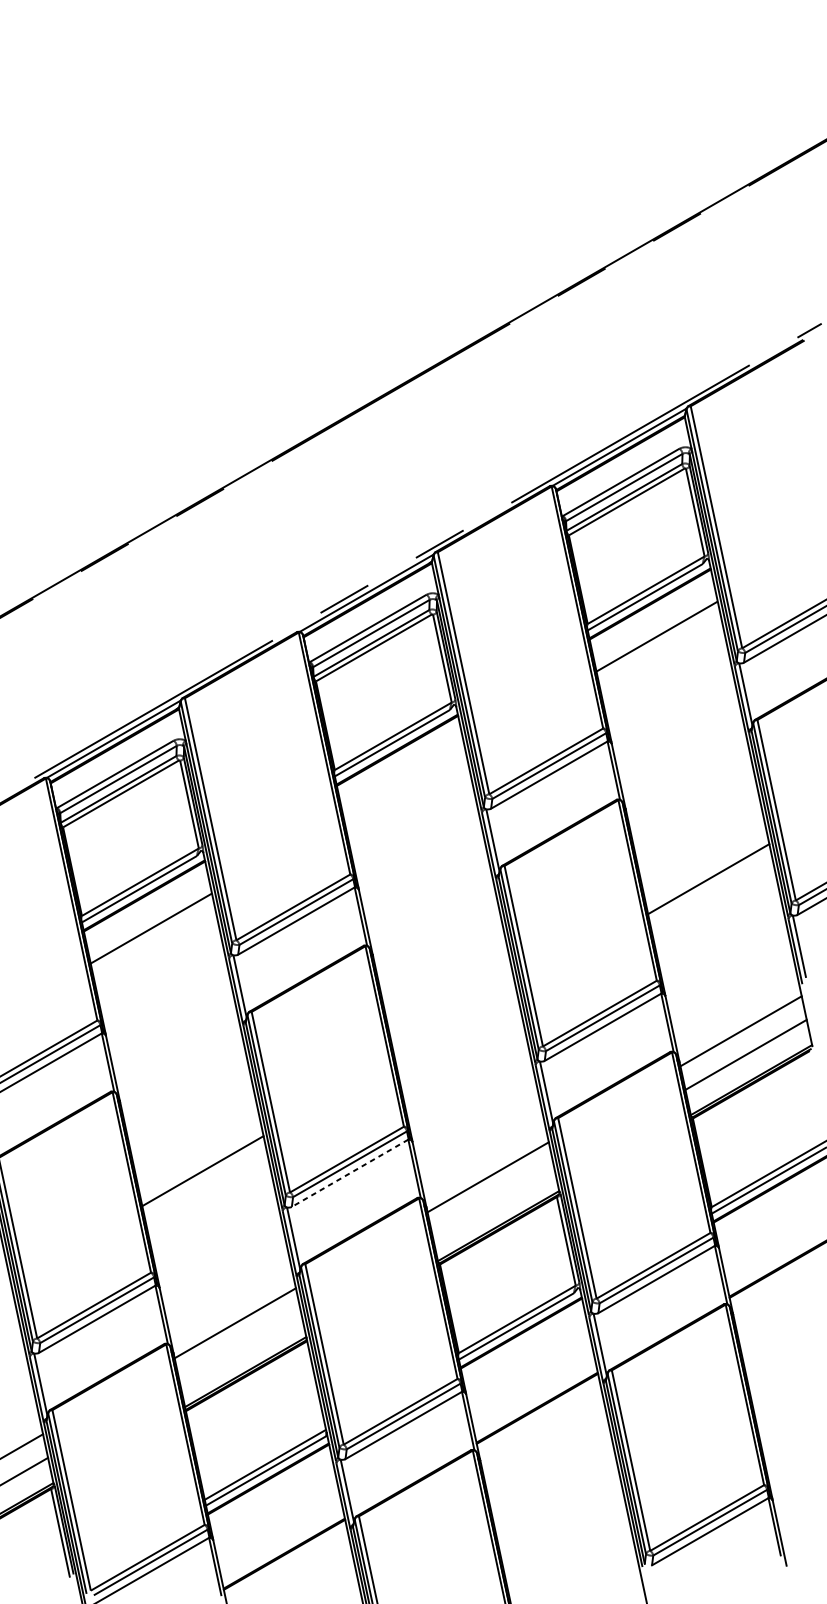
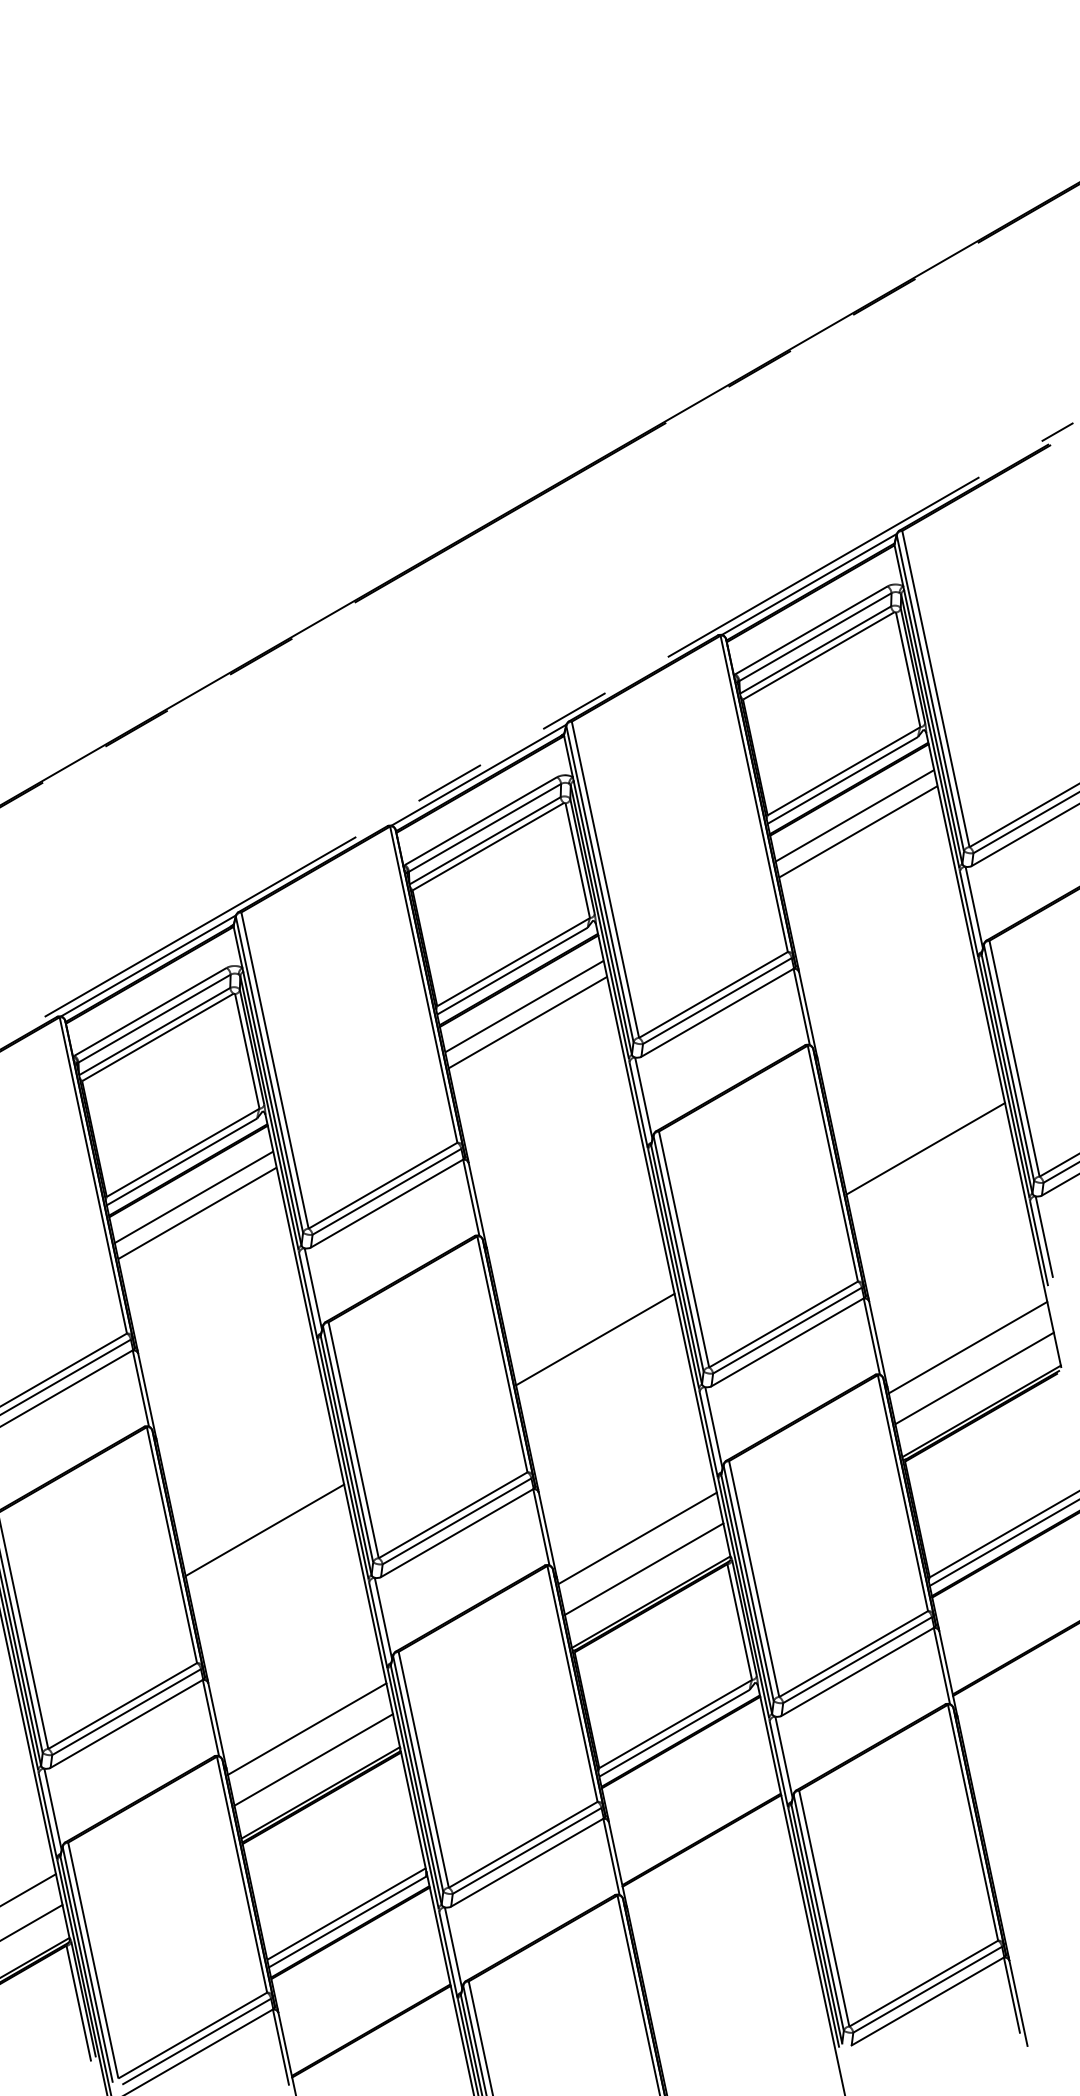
line: (654, 624) -> (854, 815), added
line: (401, 770) -> (524, 1006), added
line: (403, 782) -> (527, 1022), added
line: (148, 916) -> (193, 1197), added
line: (455, 1025) -> (595, 1339), added
line: (350, 1173) -> (457, 1533), dashed -> solid
line: (492, 1200) -> (643, 1568), added
line: (240, 1346) -> (313, 1759), added

